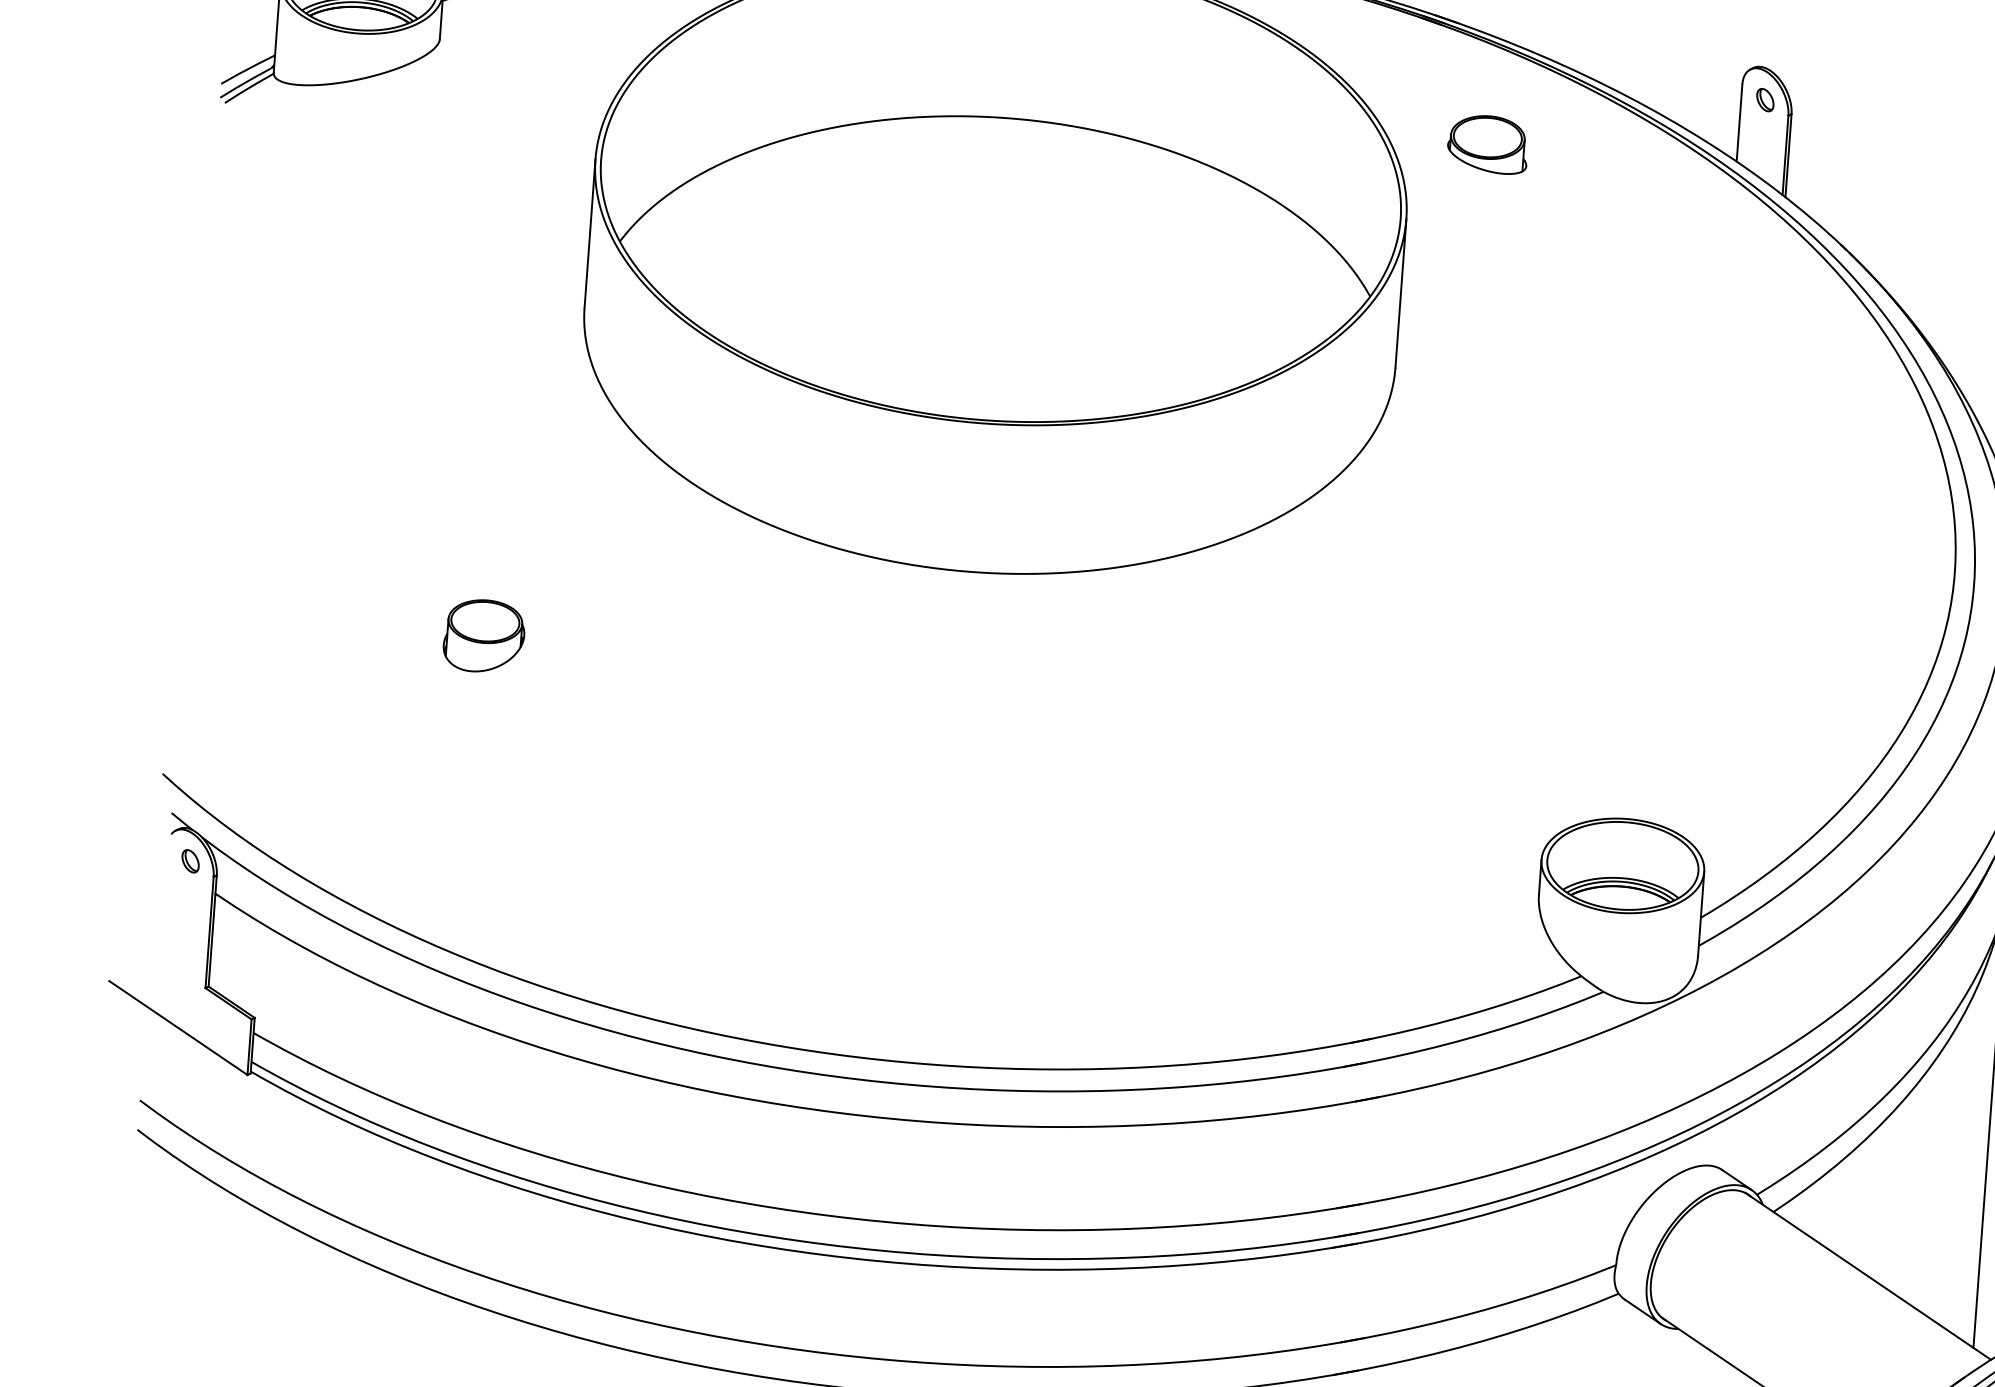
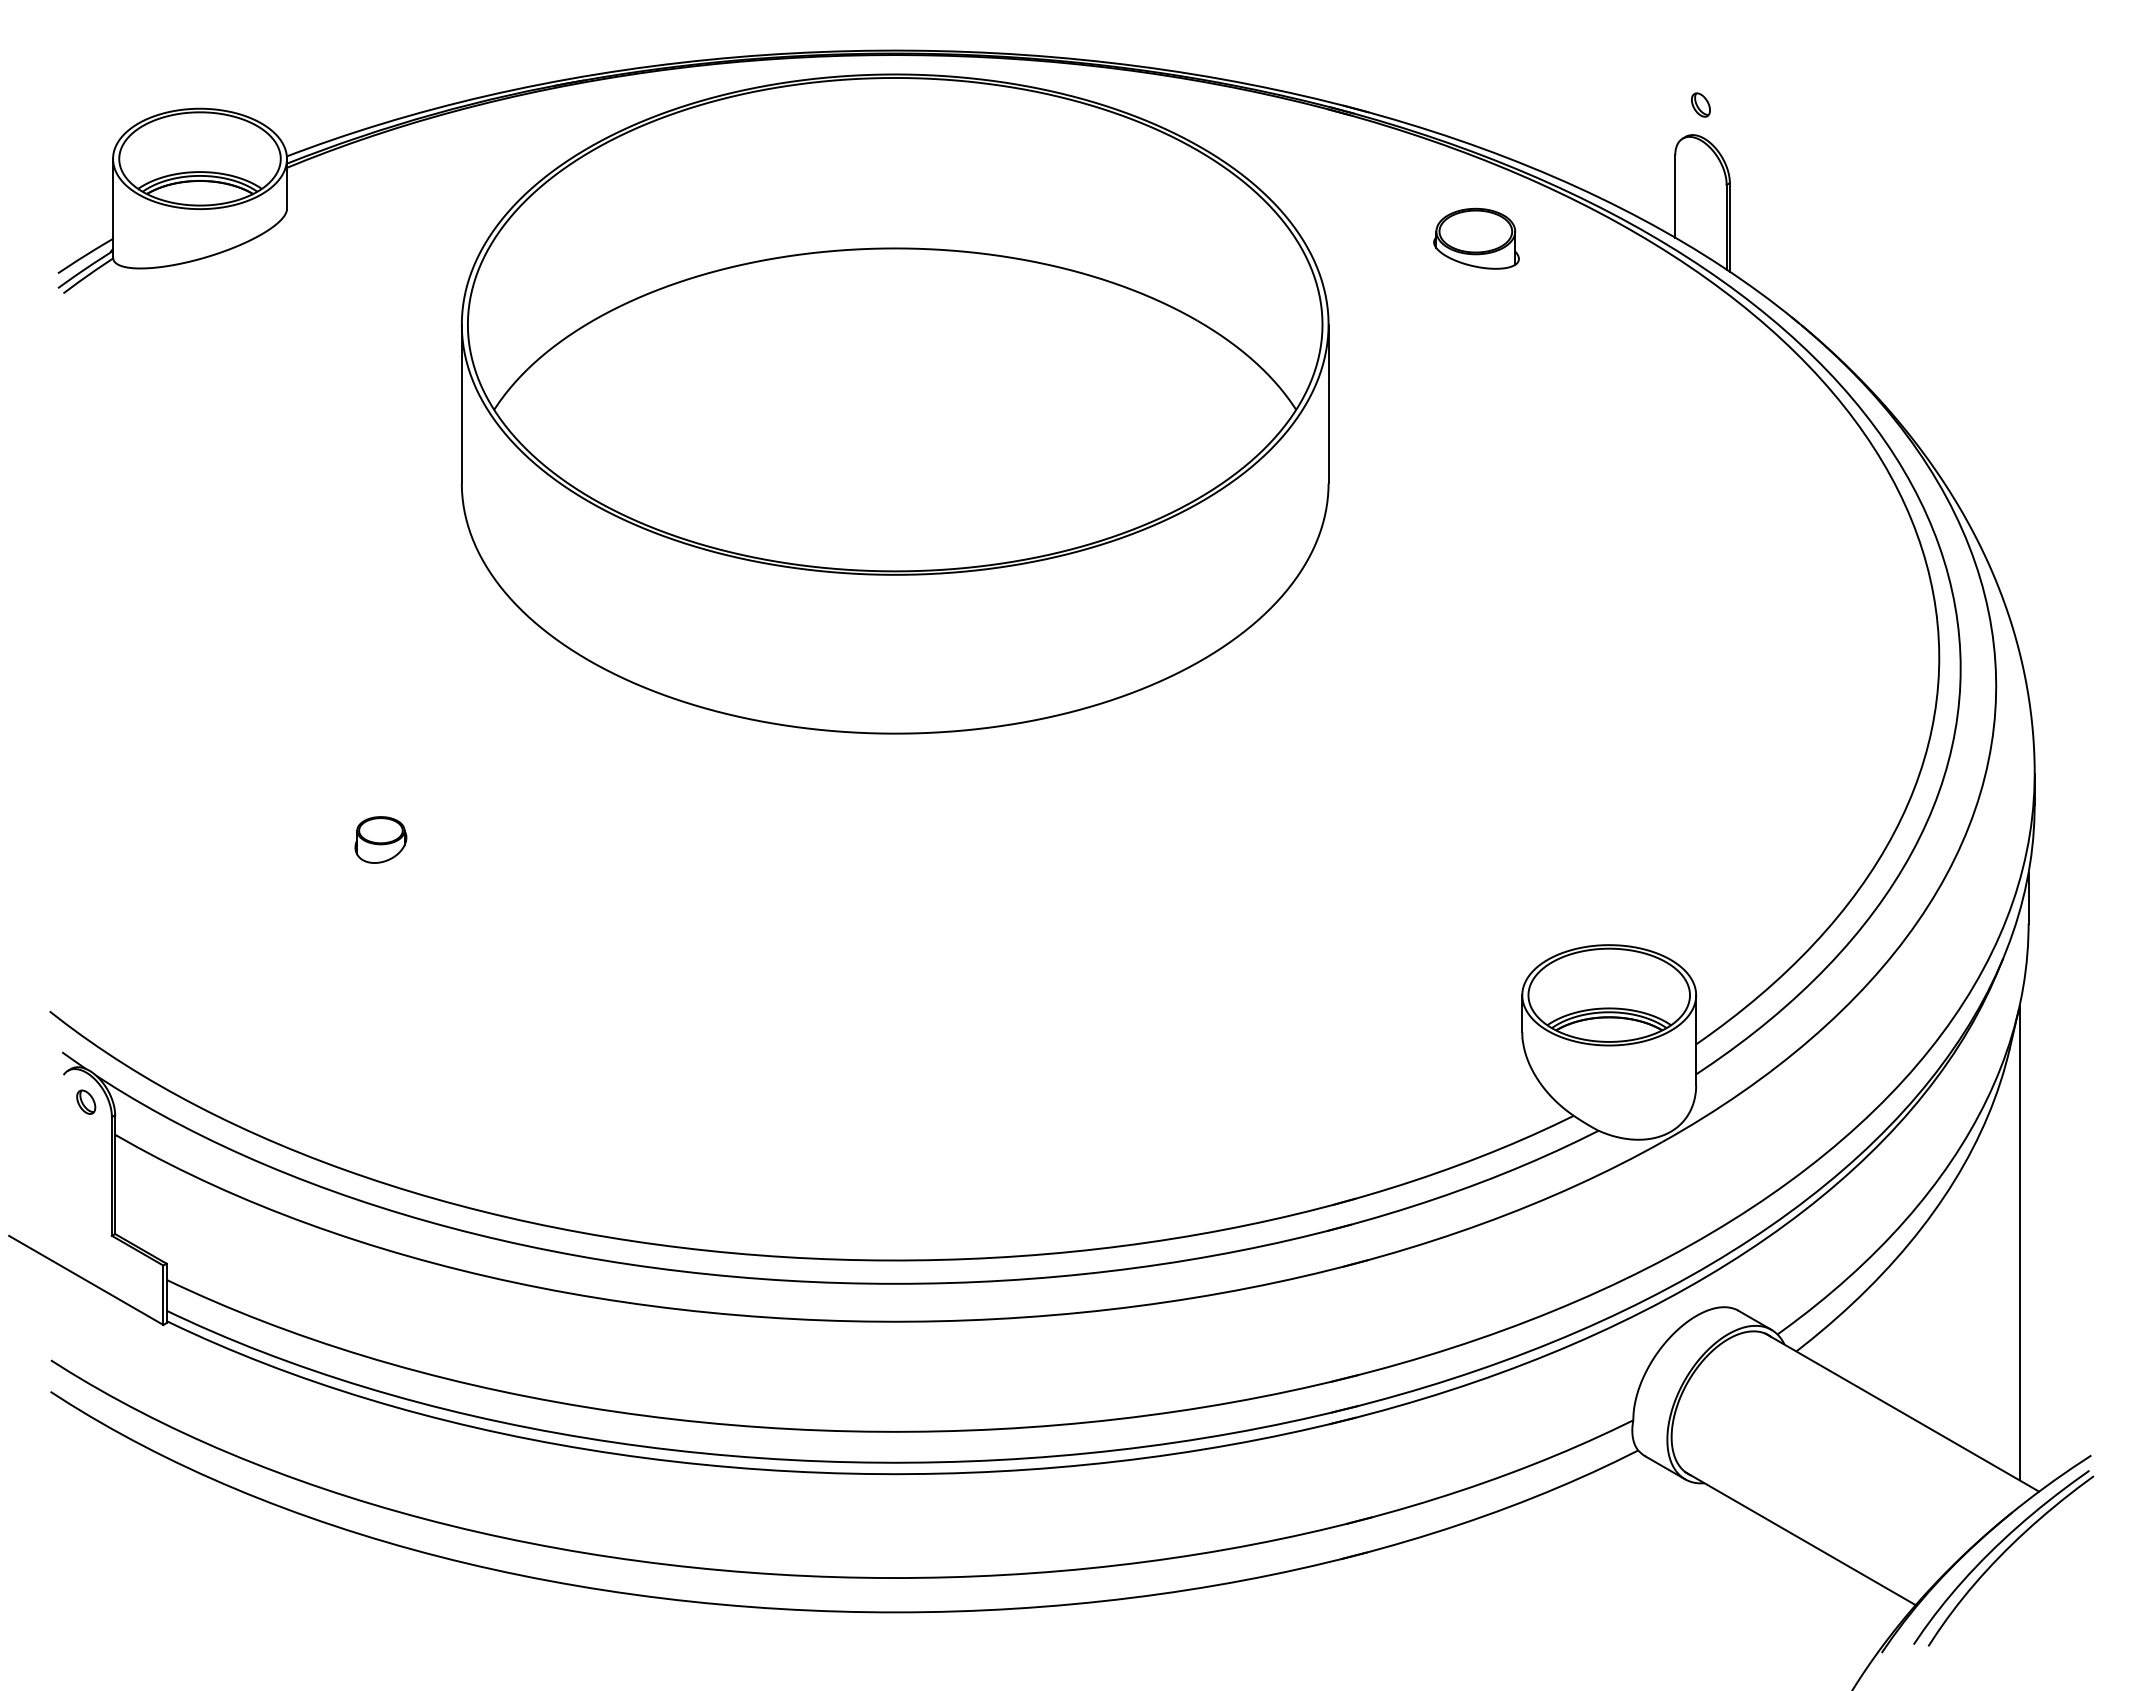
part: (1764, 99) -> (1700, 104), moved
part: (1487, 144) -> (1476, 238), moved
part: (483, 635) -> (380, 839), size x0.6

